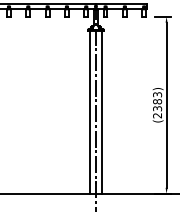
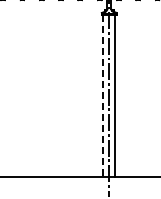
line: (89, 113) -> (102, 97), solid -> dashed

